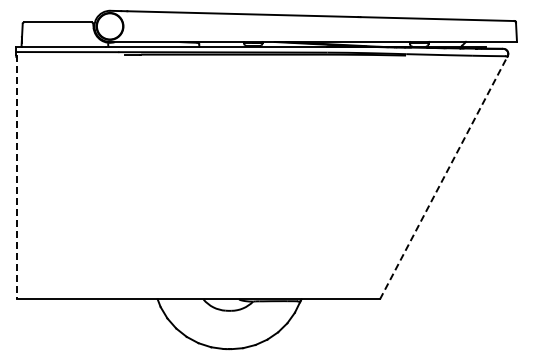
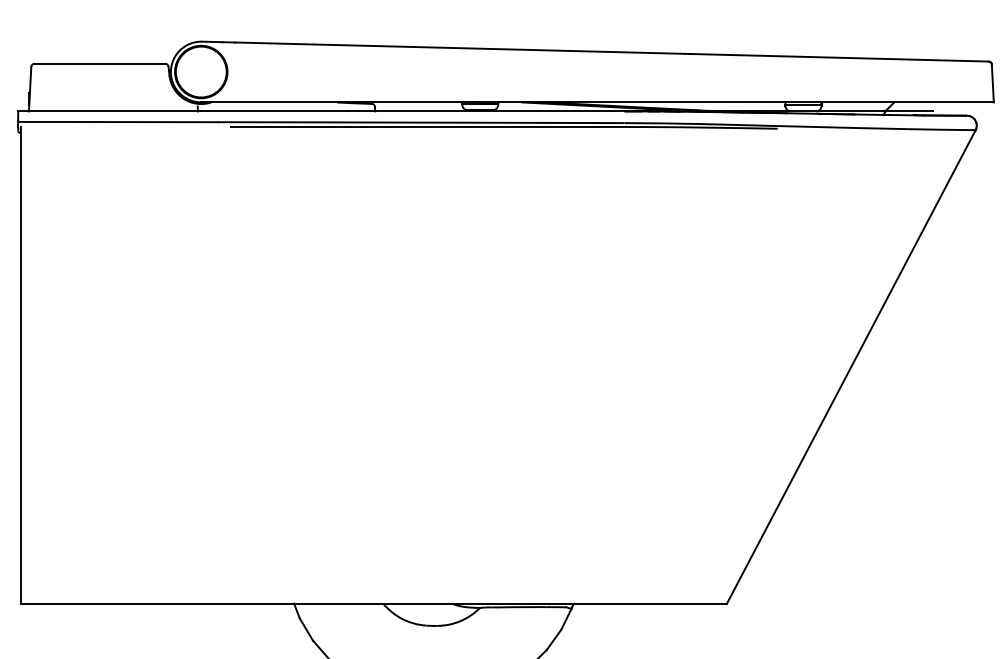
line: (17, 177) -> (21, 366), dashed -> solid
line: (443, 177) -> (850, 366), dashed -> solid

